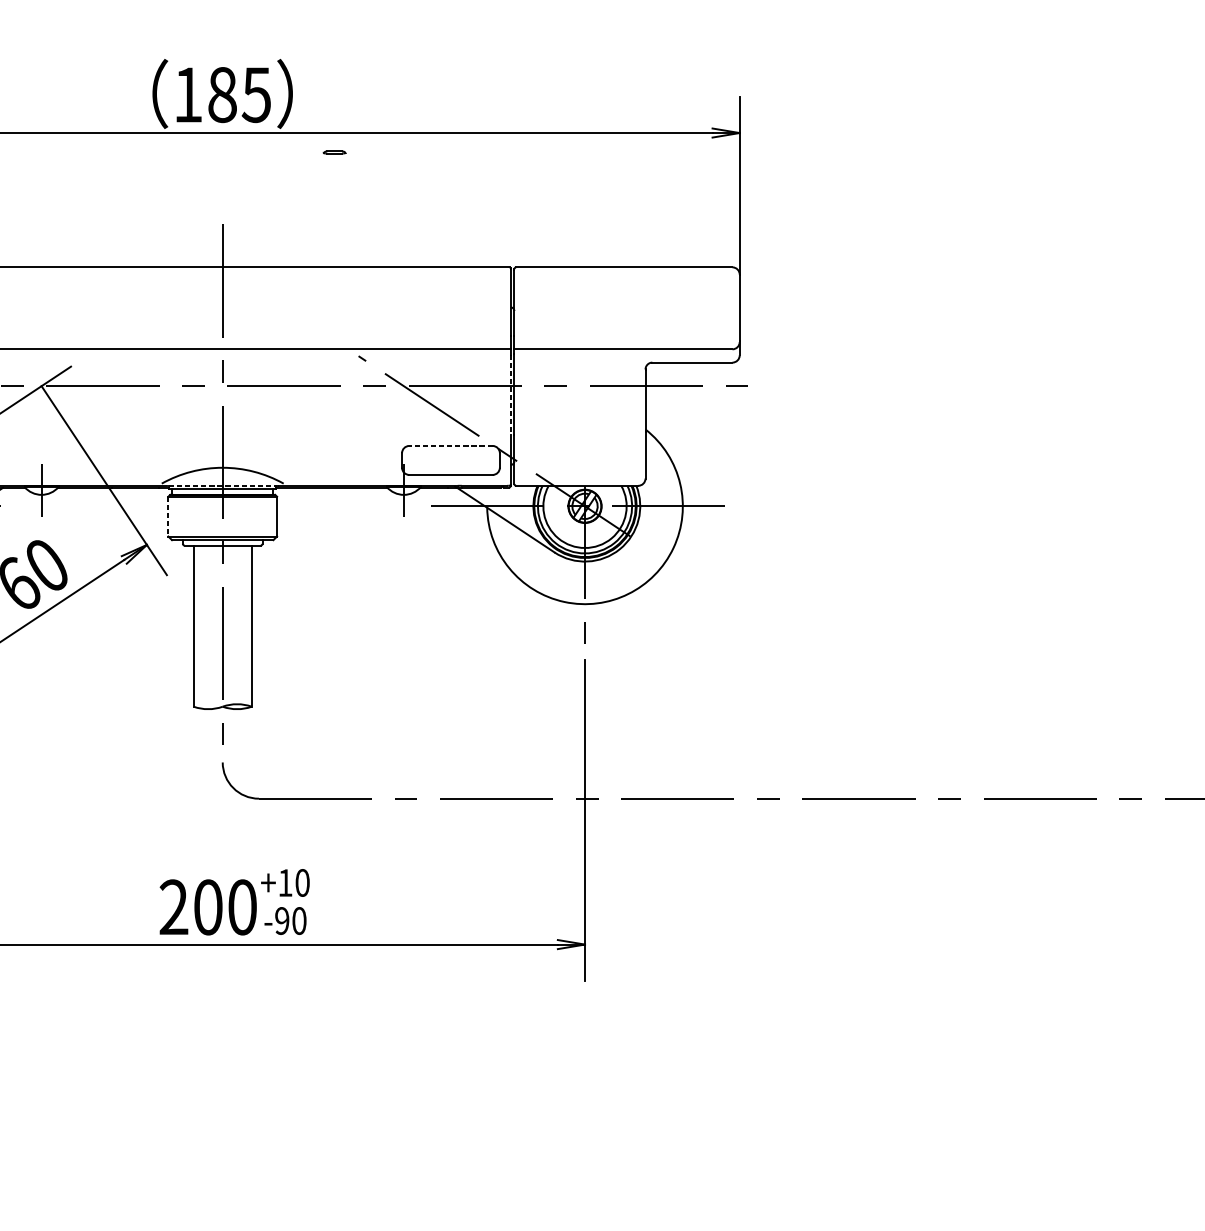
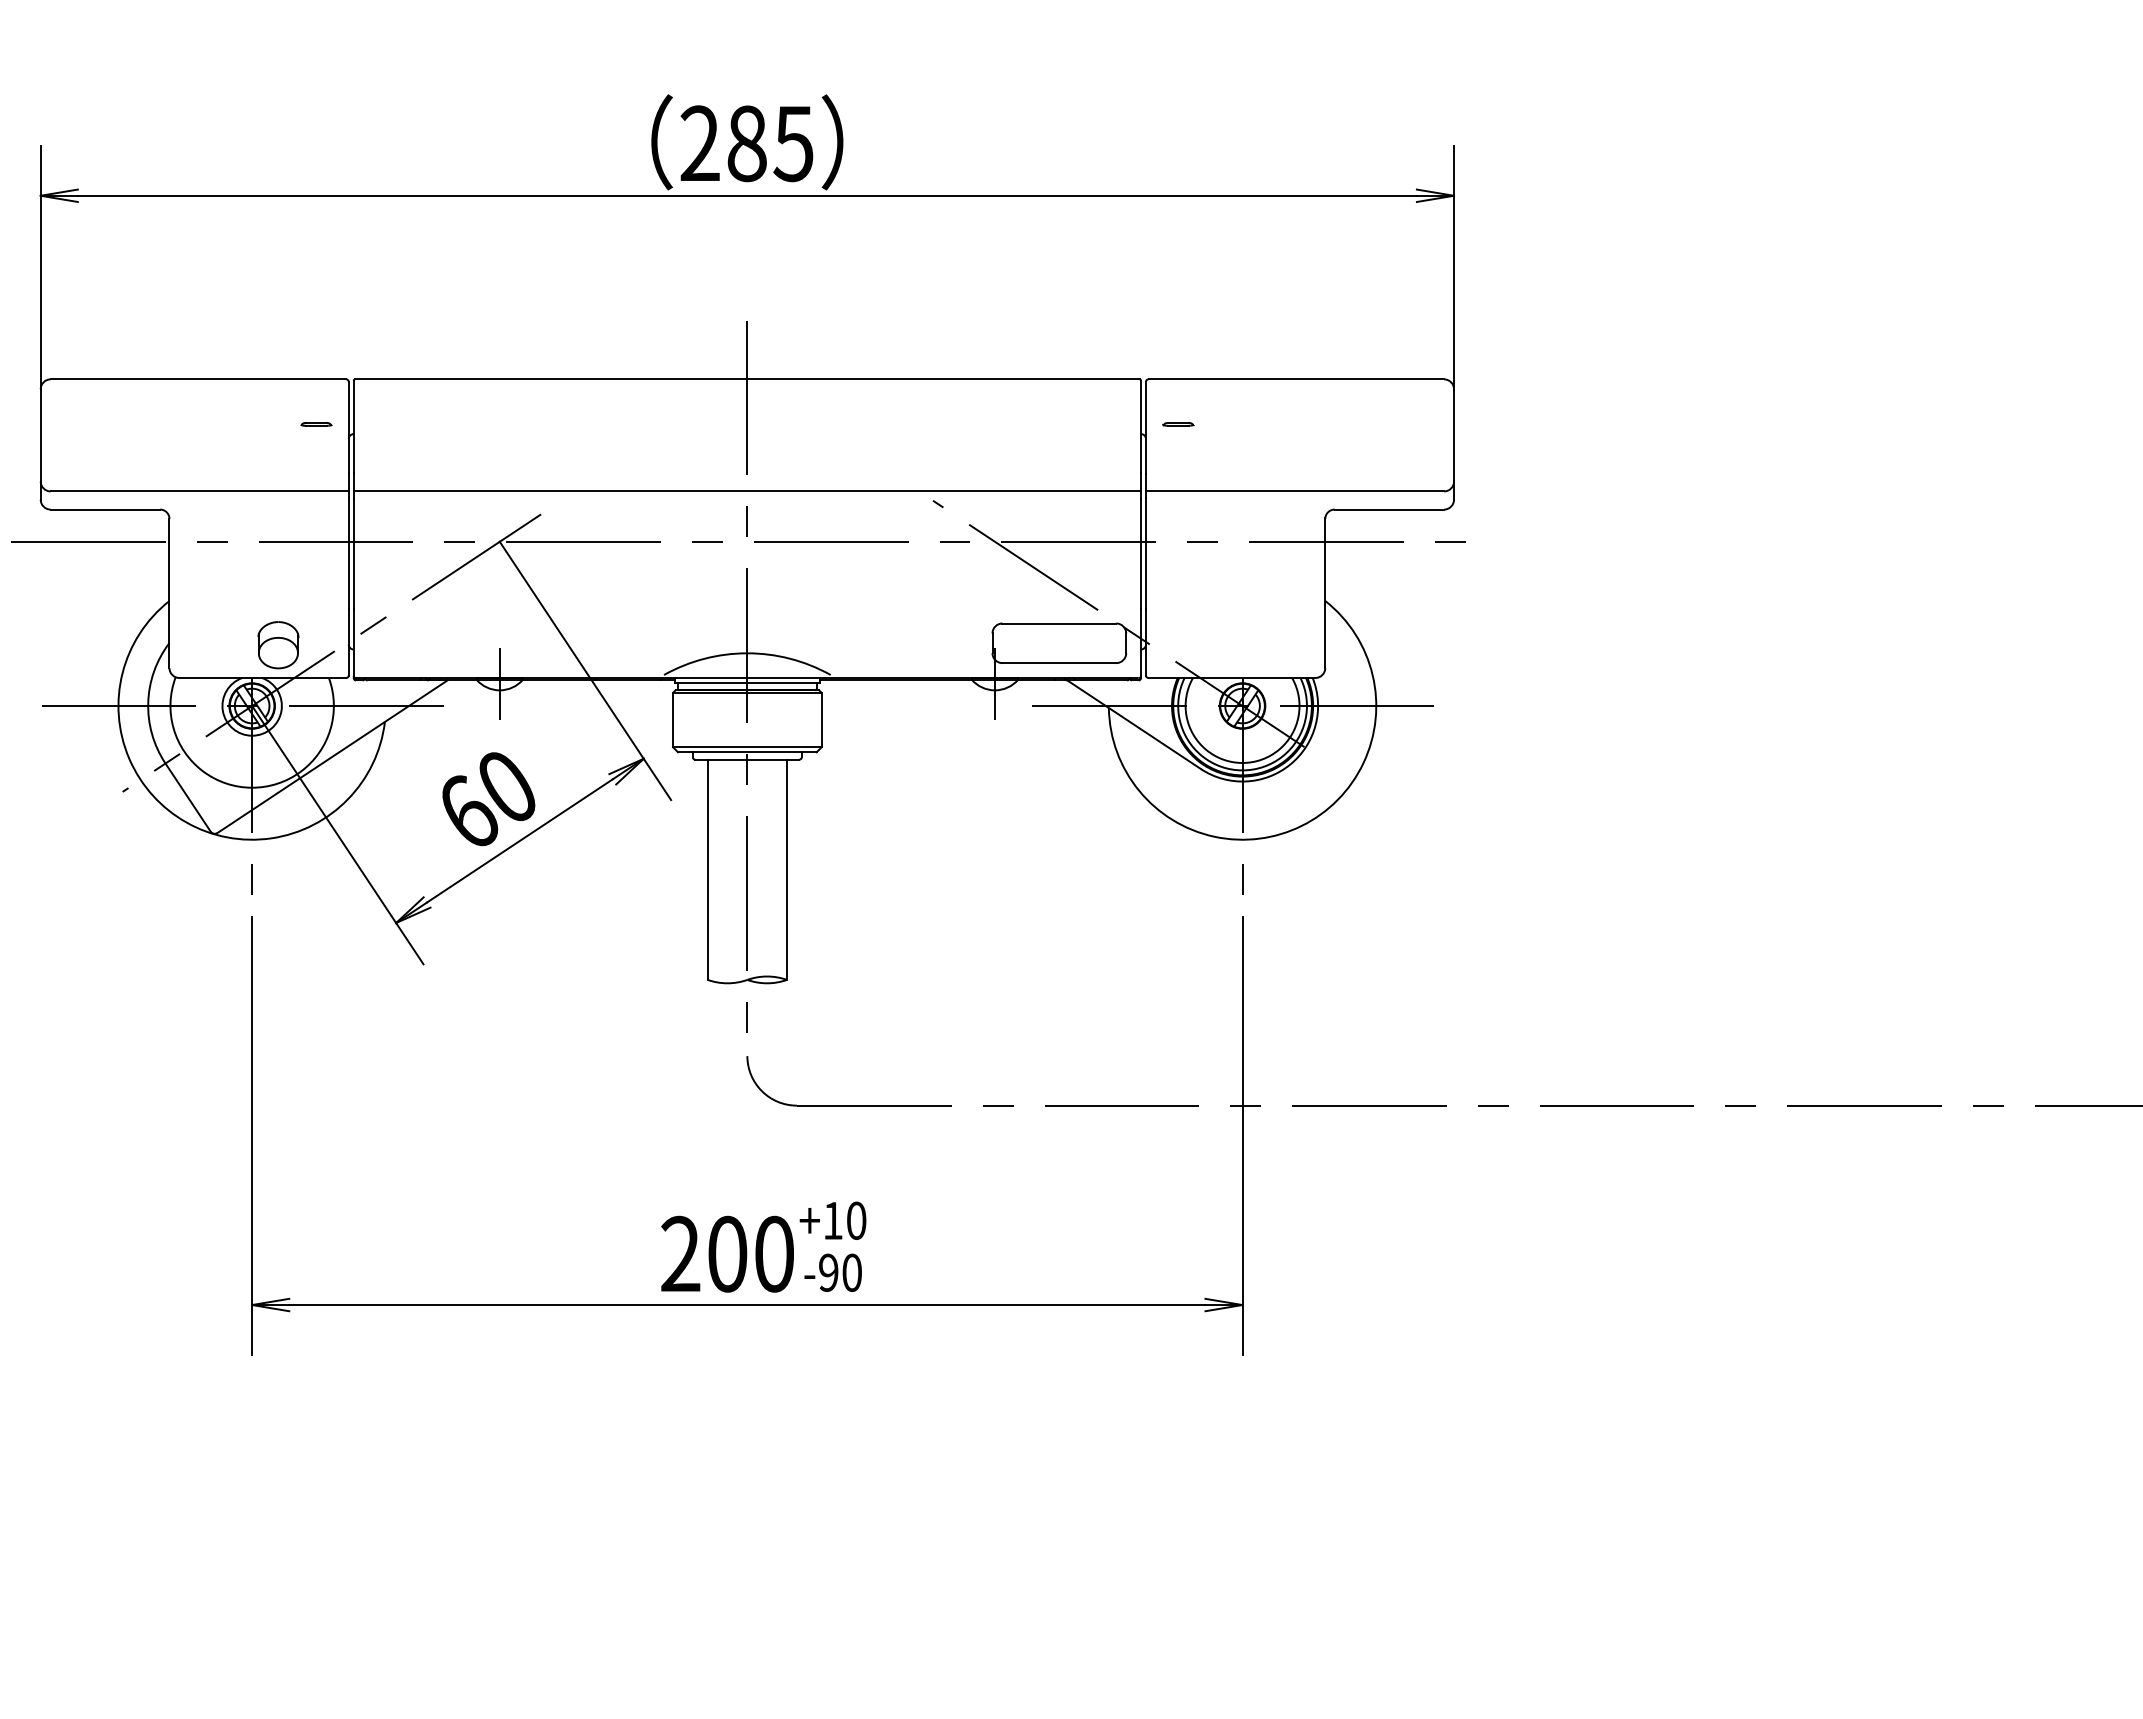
text: (187, 94) -> (699, 142), 185 -> 285
line: (334, 151) -> (1178, 423), moved
line: (511, 395) -> (1141, 554), dashed -> solid
line: (451, 445) -> (1059, 623), dashed -> solid
line: (222, 485) -> (747, 677), dashed -> solid
line: (168, 516) -> (673, 720), dashed -> solid

